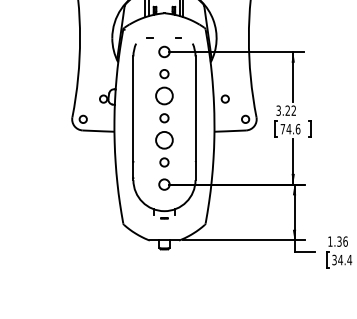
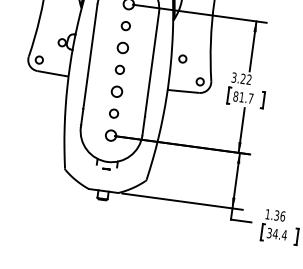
circle: (164, 96) -> (122, 48), size x0.62
text: (290, 129) -> (243, 97), 74.6 -> 81.7
circle: (164, 140) -> (117, 91), size x0.62

